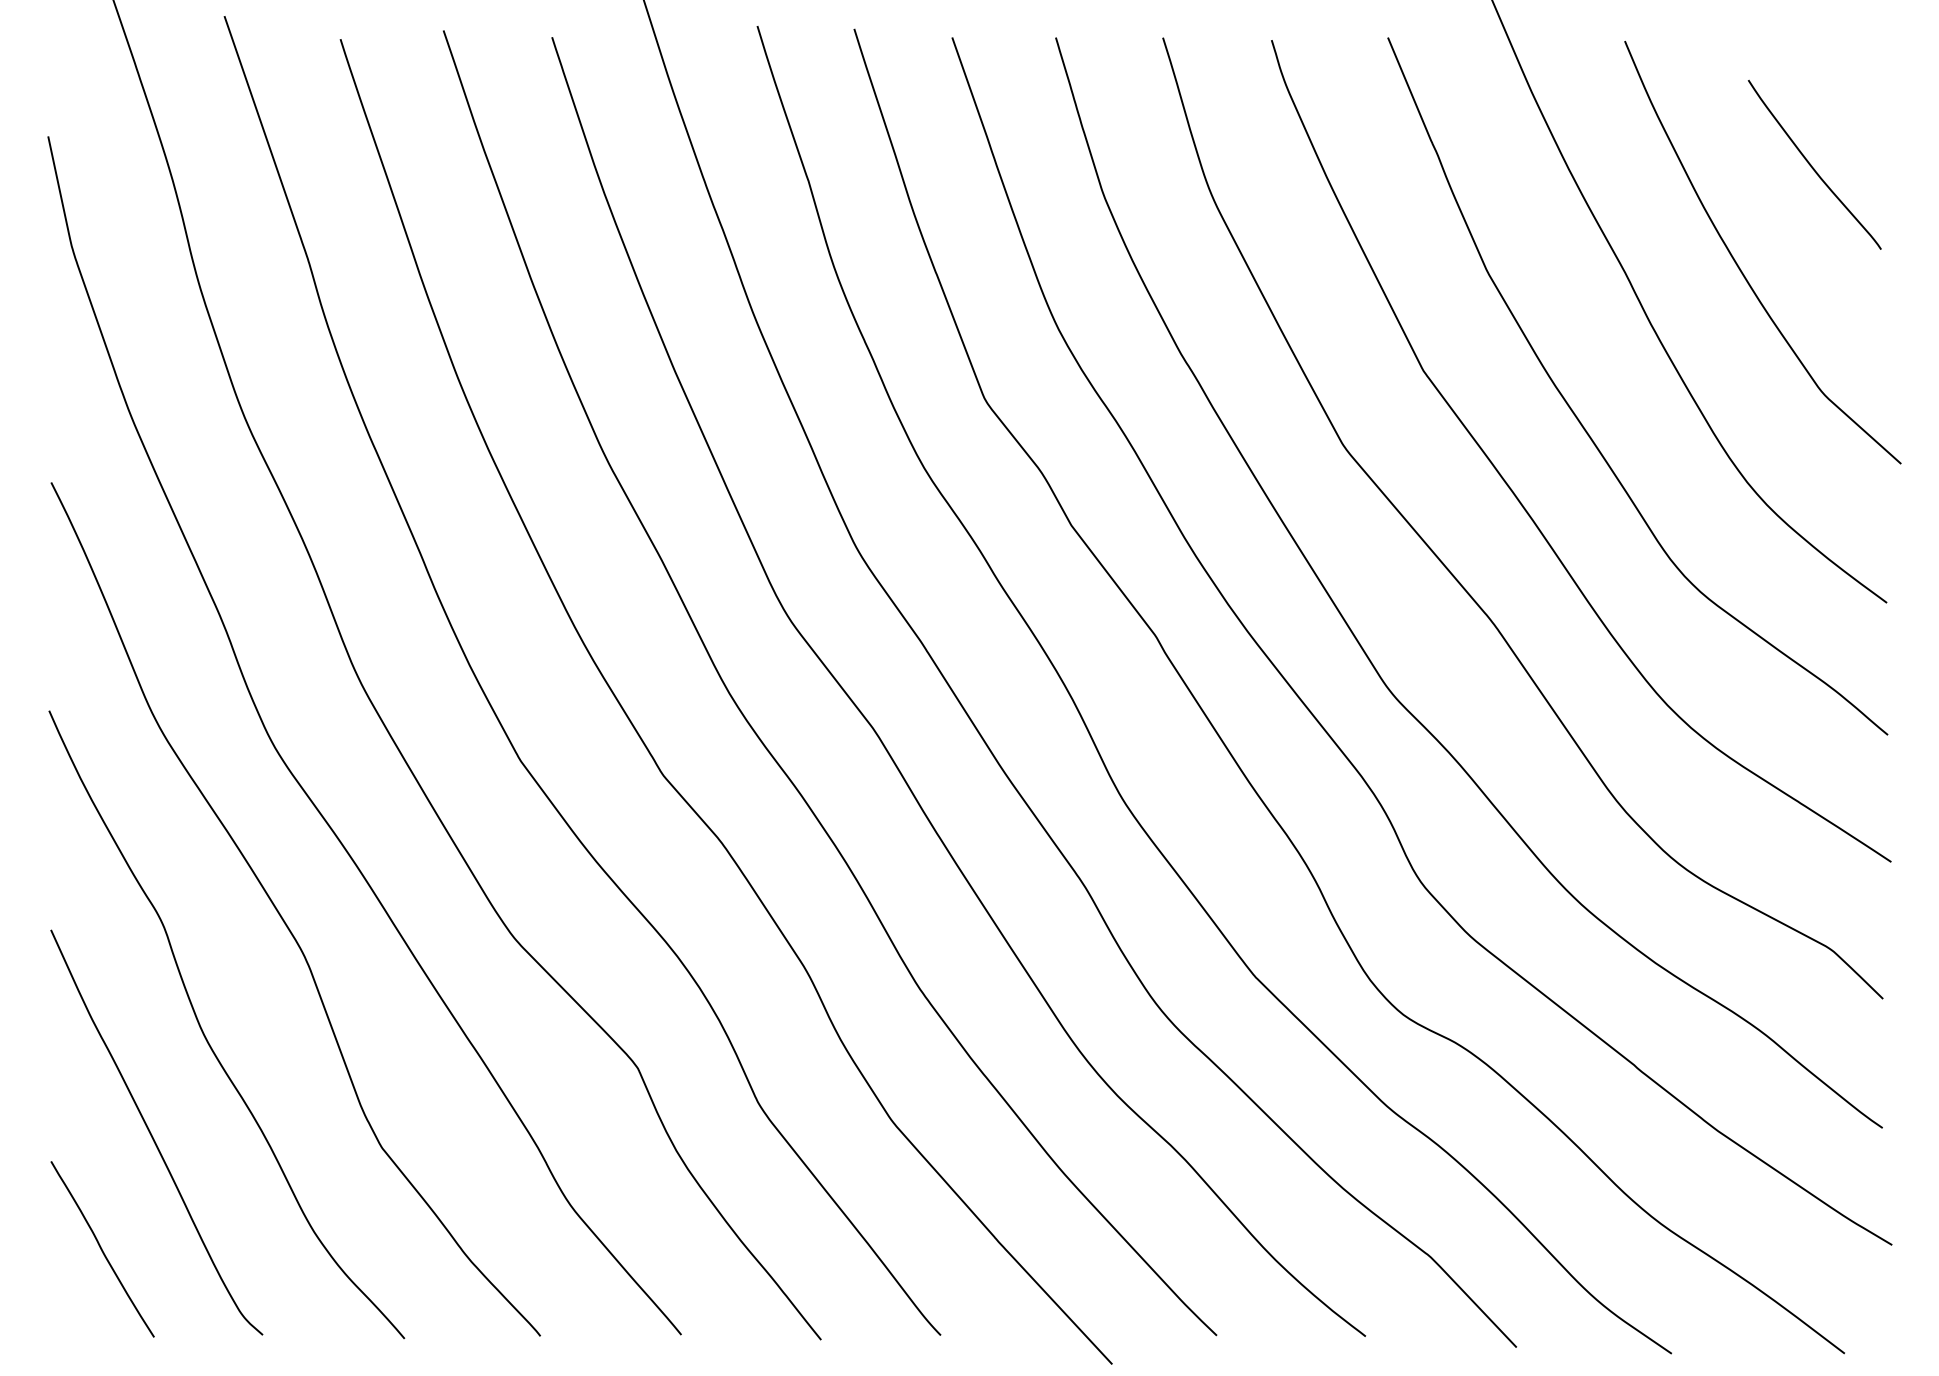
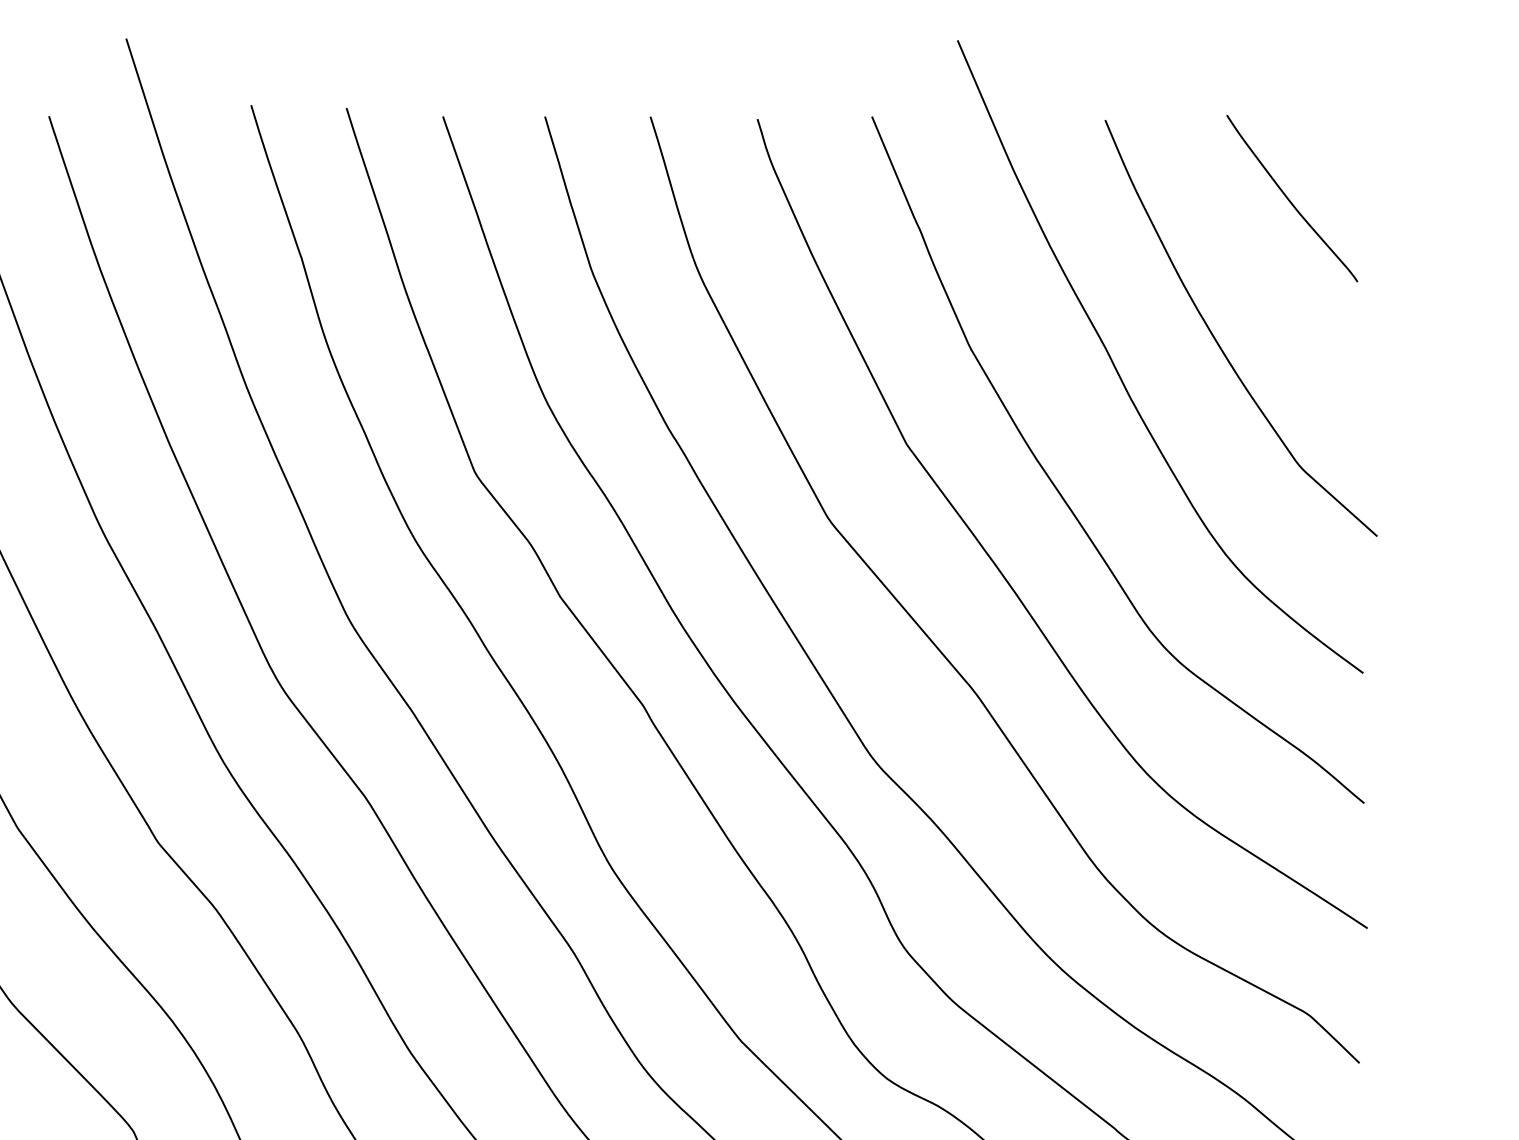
curve: (1812, 166) -> (1289, 200), moved

